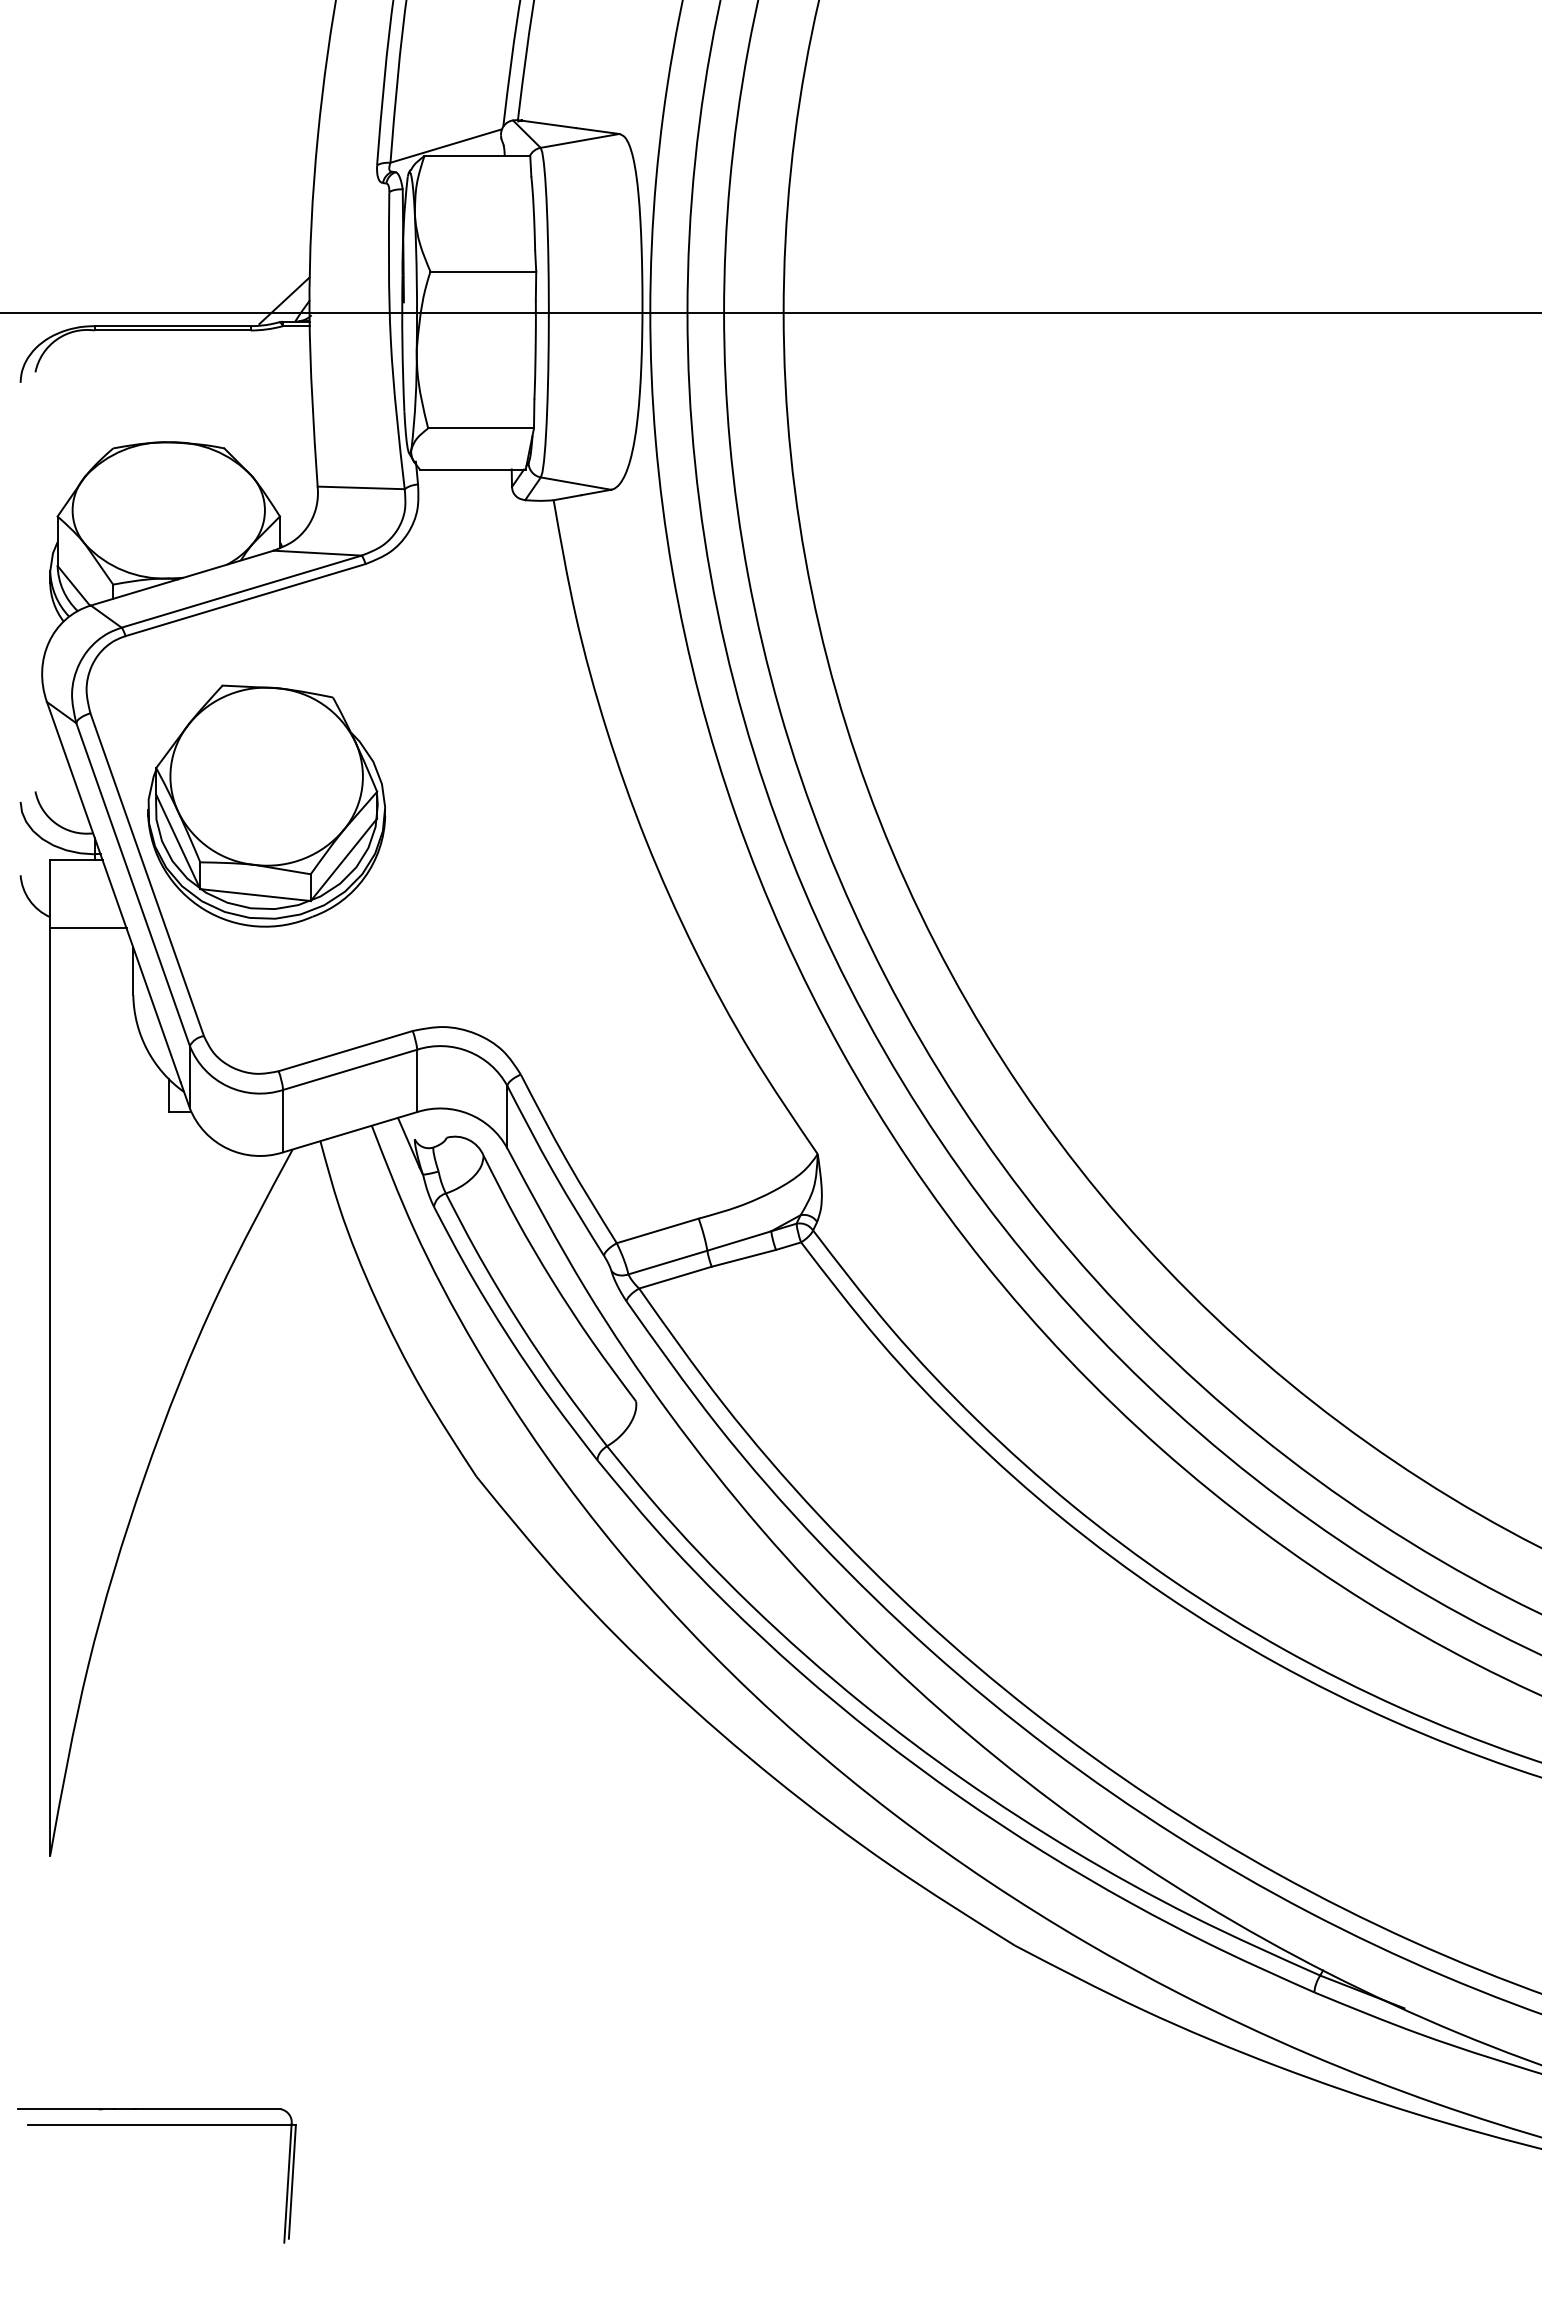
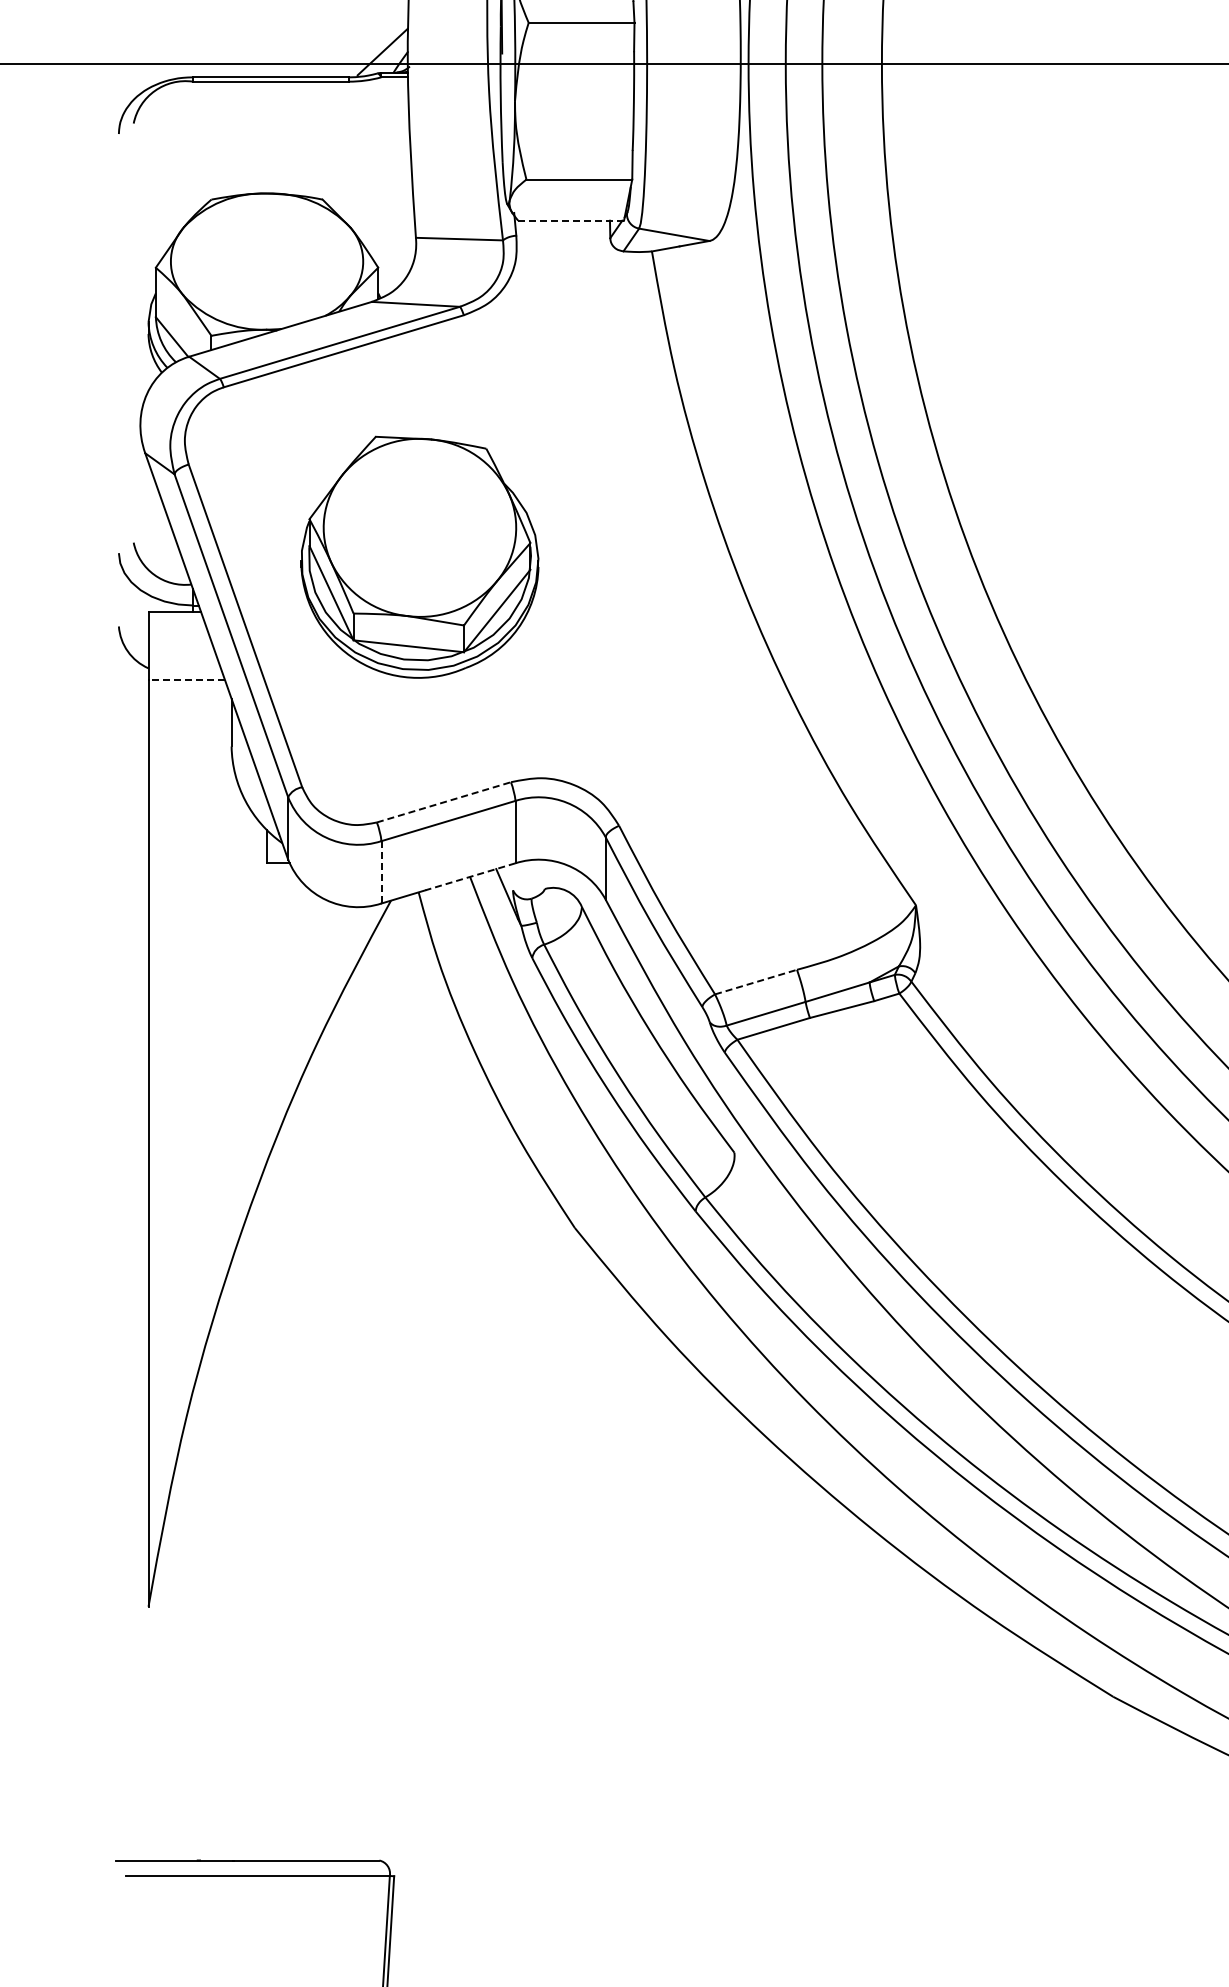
line: (472, 469) -> (570, 220), solid -> dashed
part: (266, 805) -> (419, 556), moved
line: (87, 928) -> (185, 679), solid -> dashed
line: (345, 1051) -> (443, 802), solid -> dashed
line: (283, 1121) -> (381, 872), solid -> dashed
line: (371, 1125) -> (469, 876), solid -> dashed
line: (657, 1230) -> (755, 981), solid -> dashed

